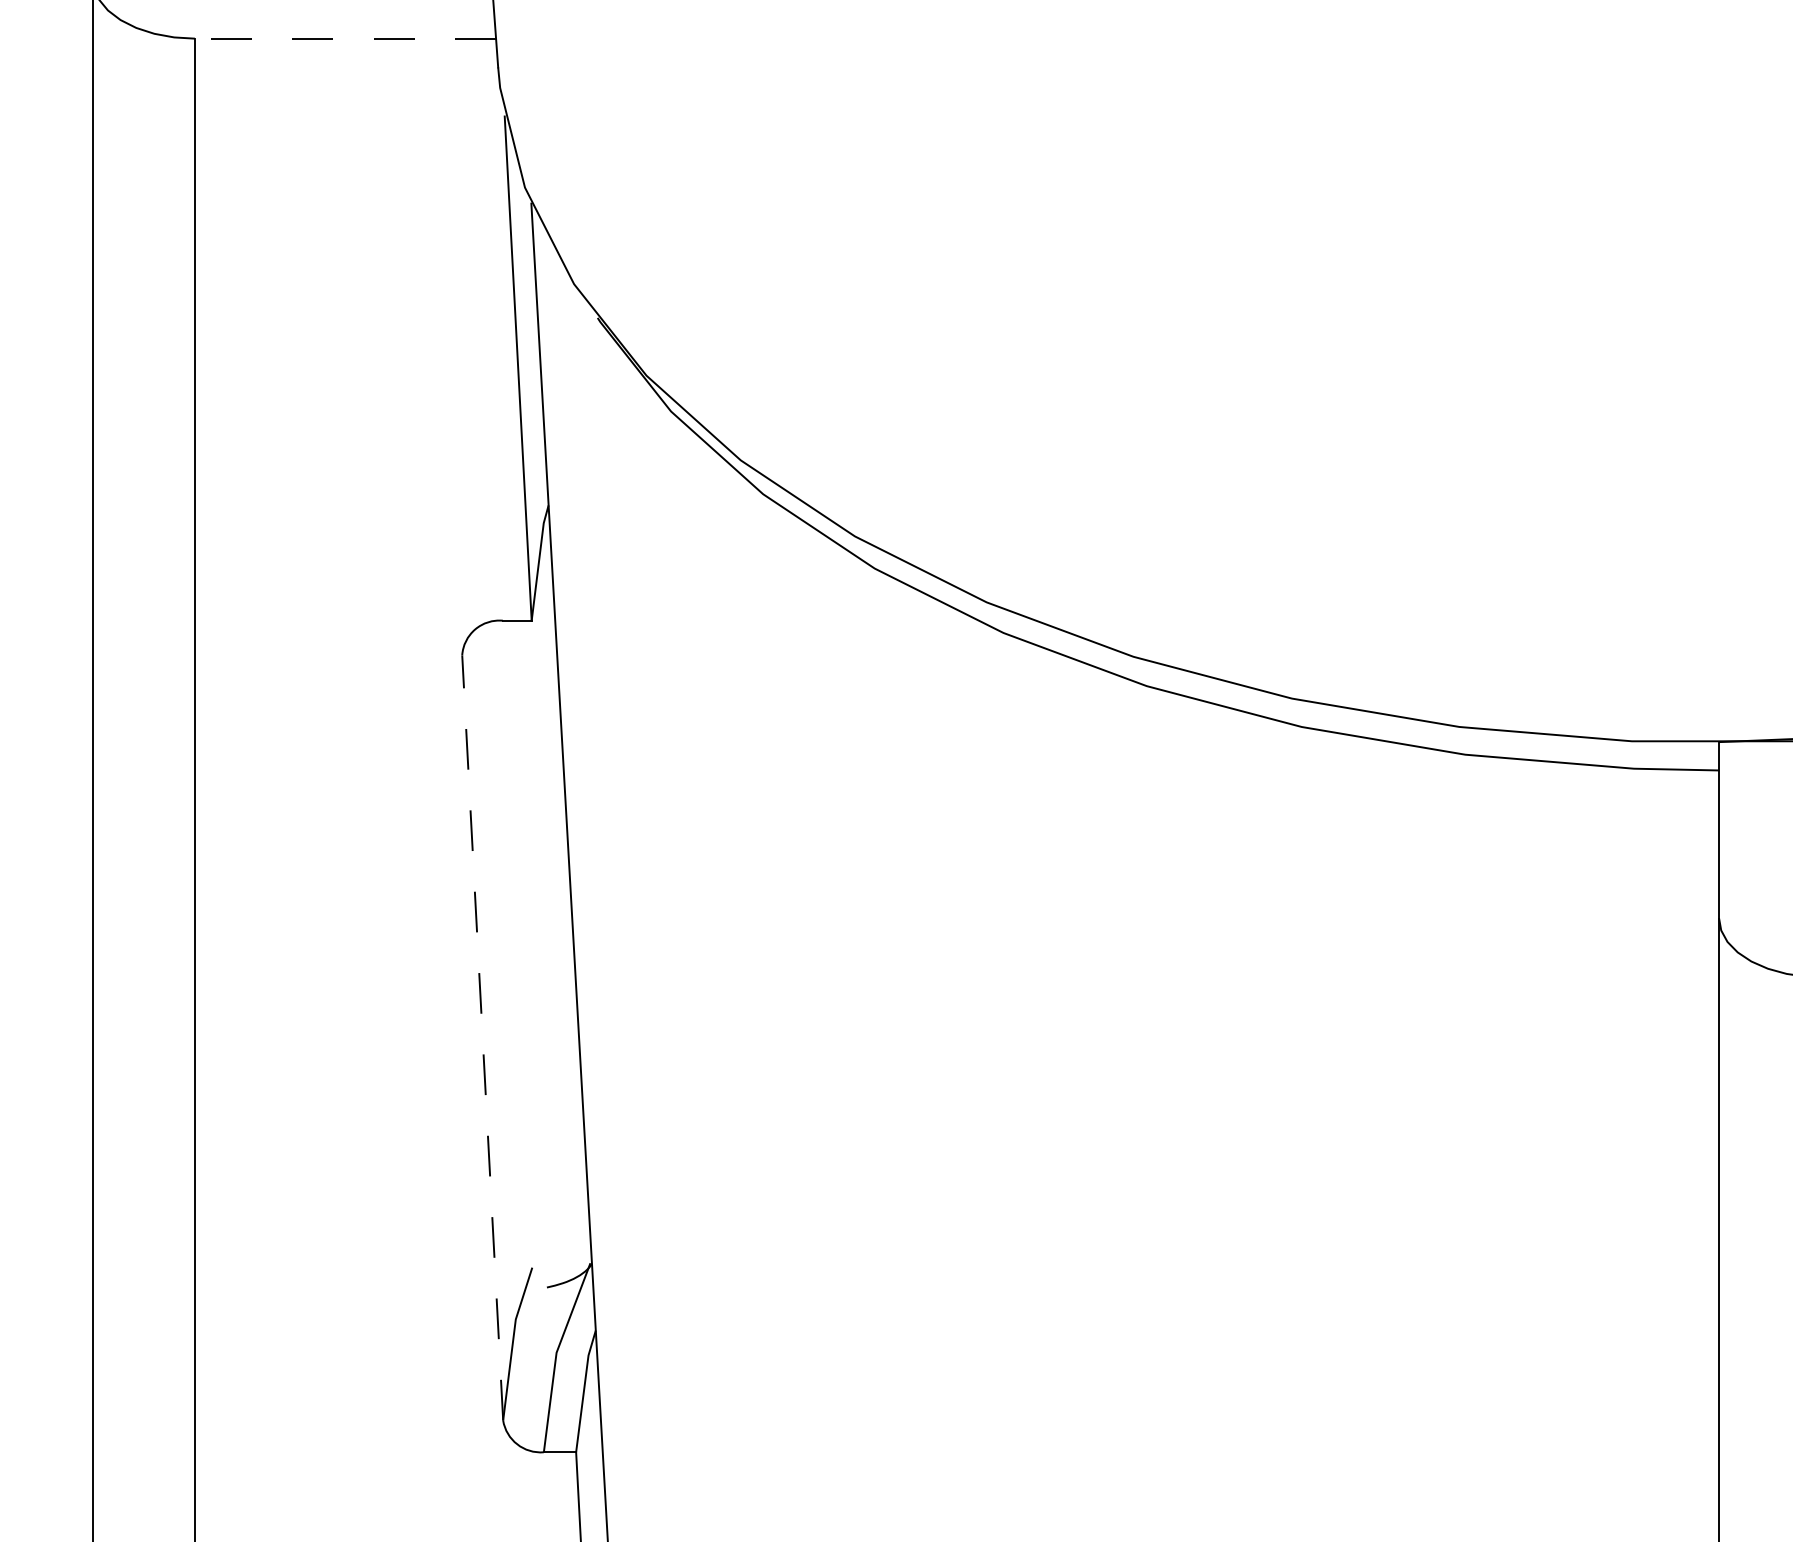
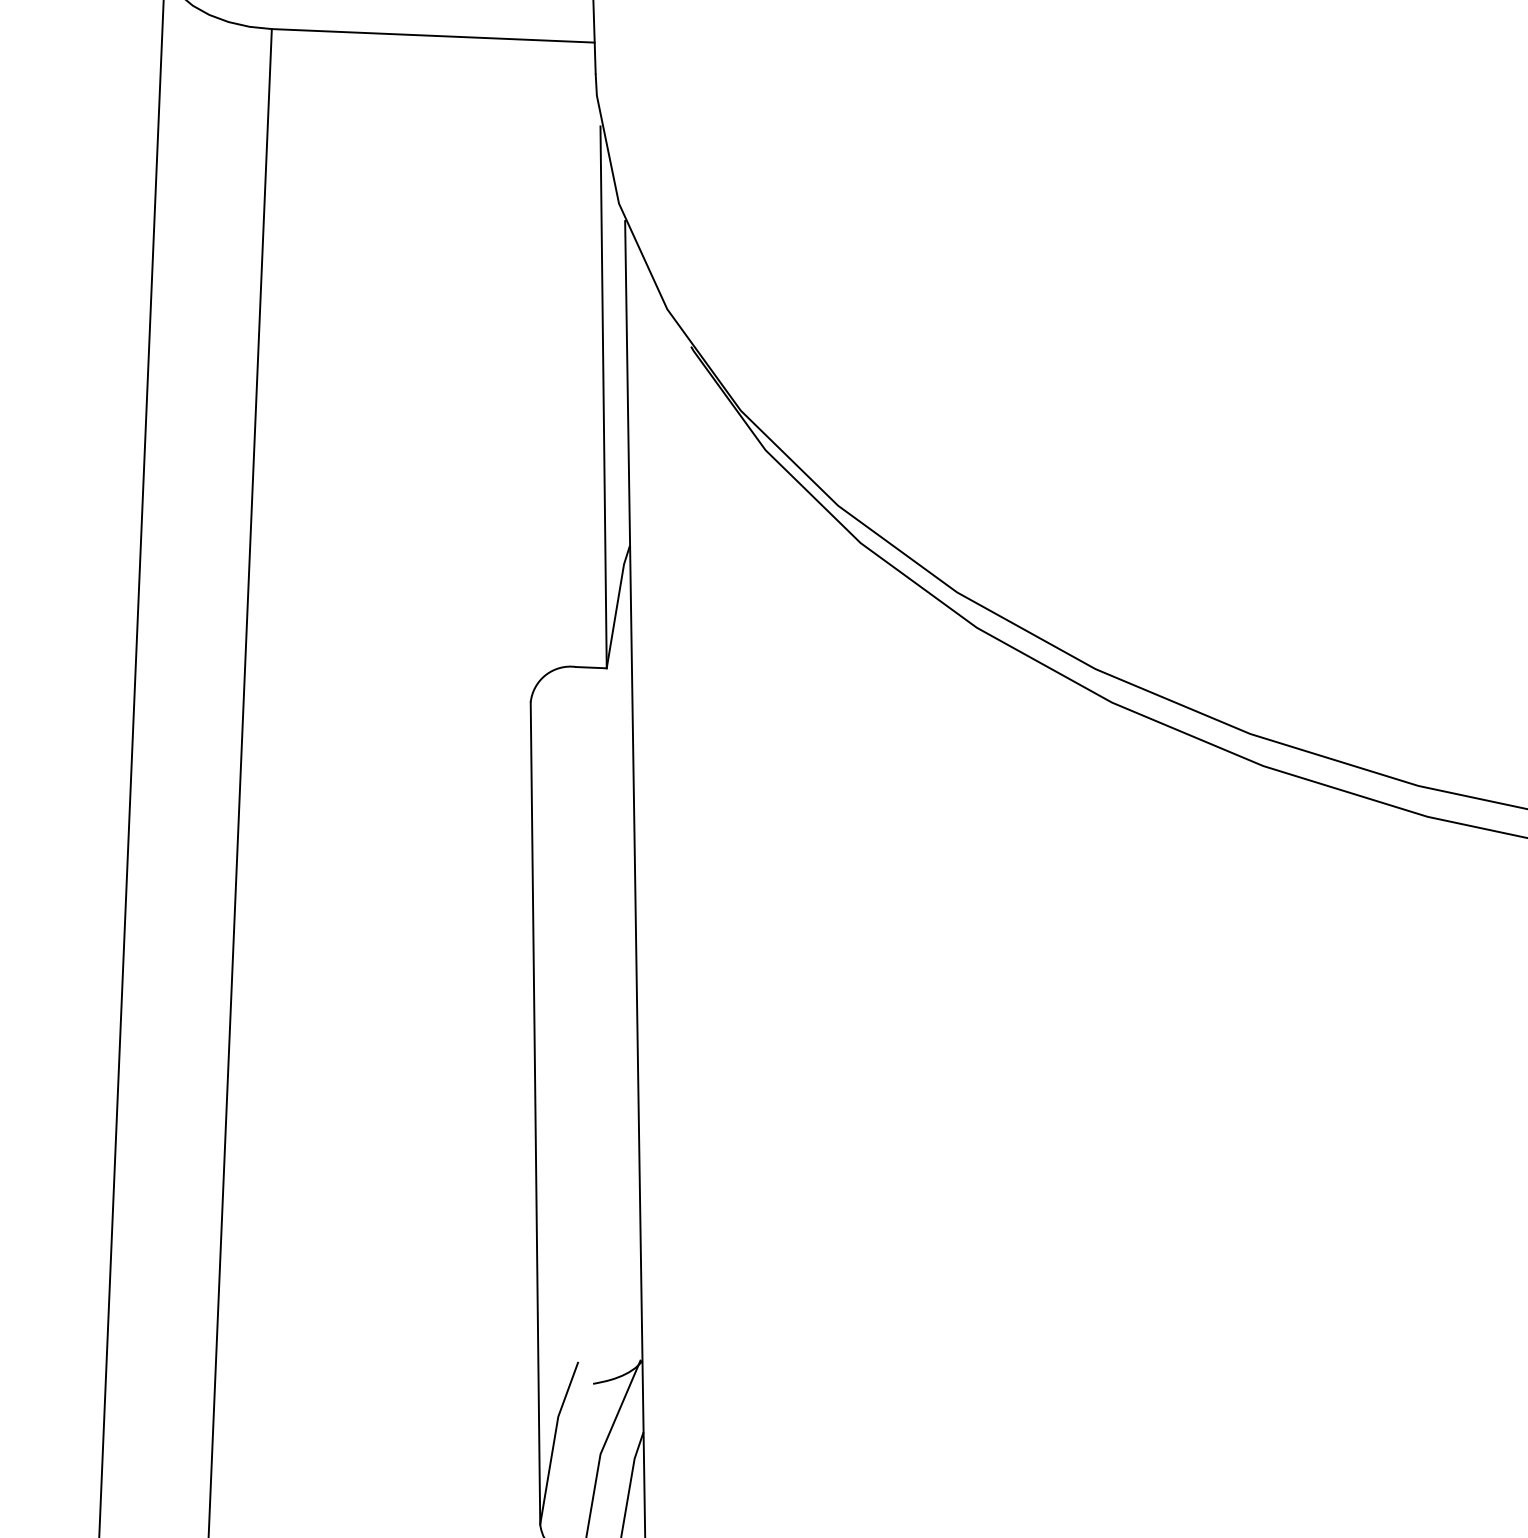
line: (345, 38) -> (433, 35), dashed -> solid
line: (482, 1037) -> (535, 1112), dashed -> solid

